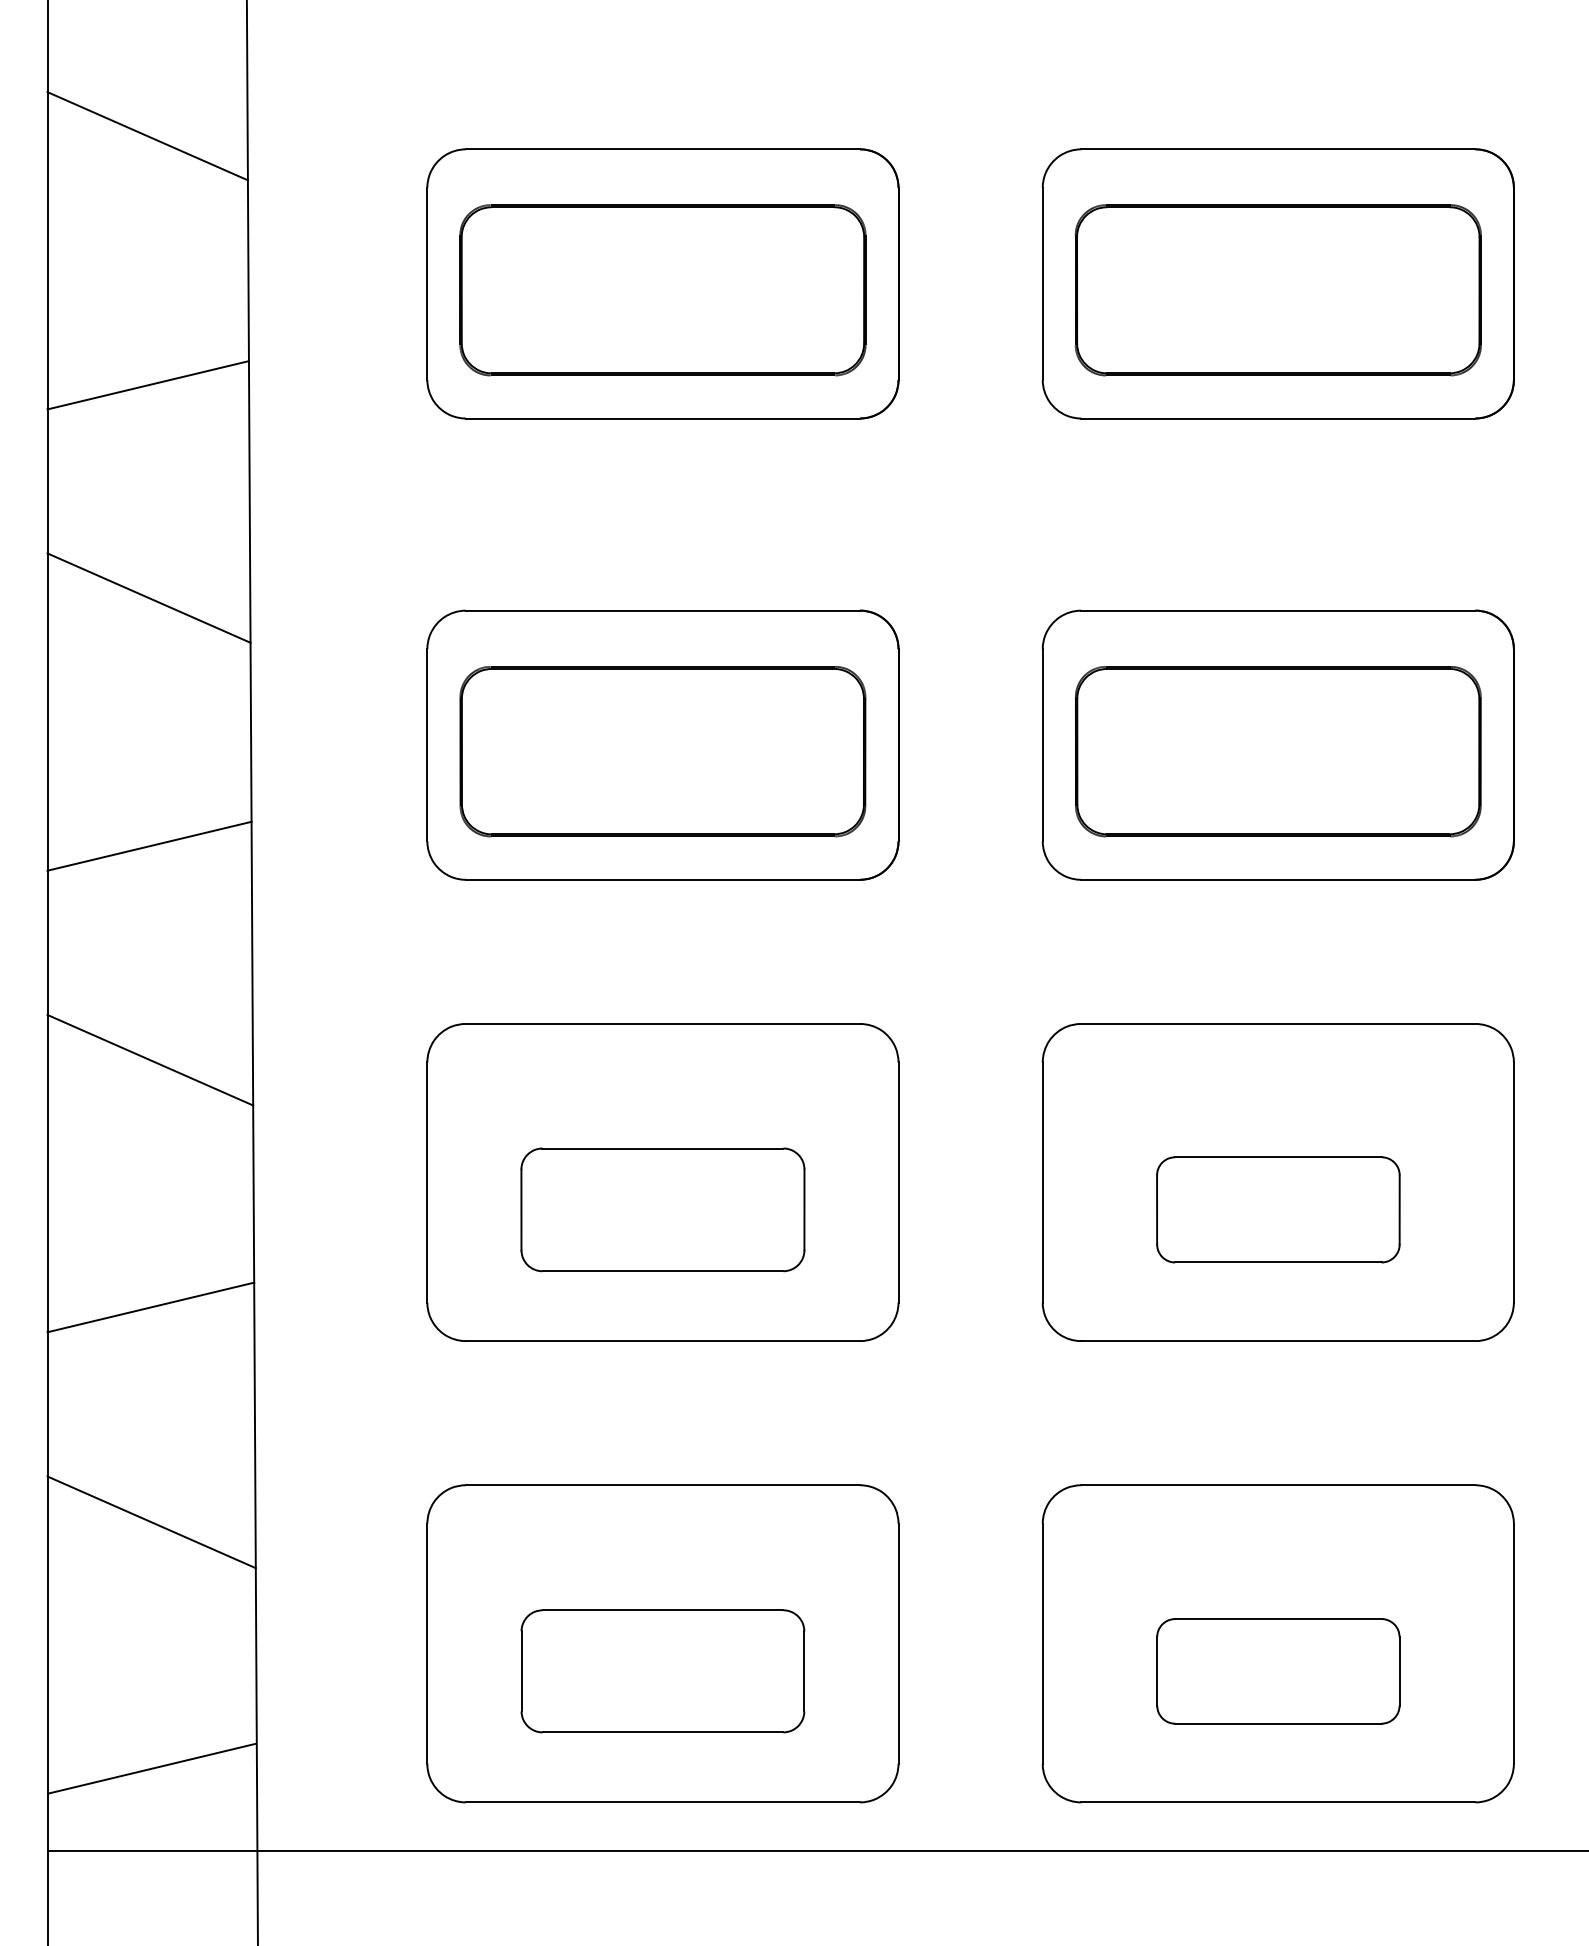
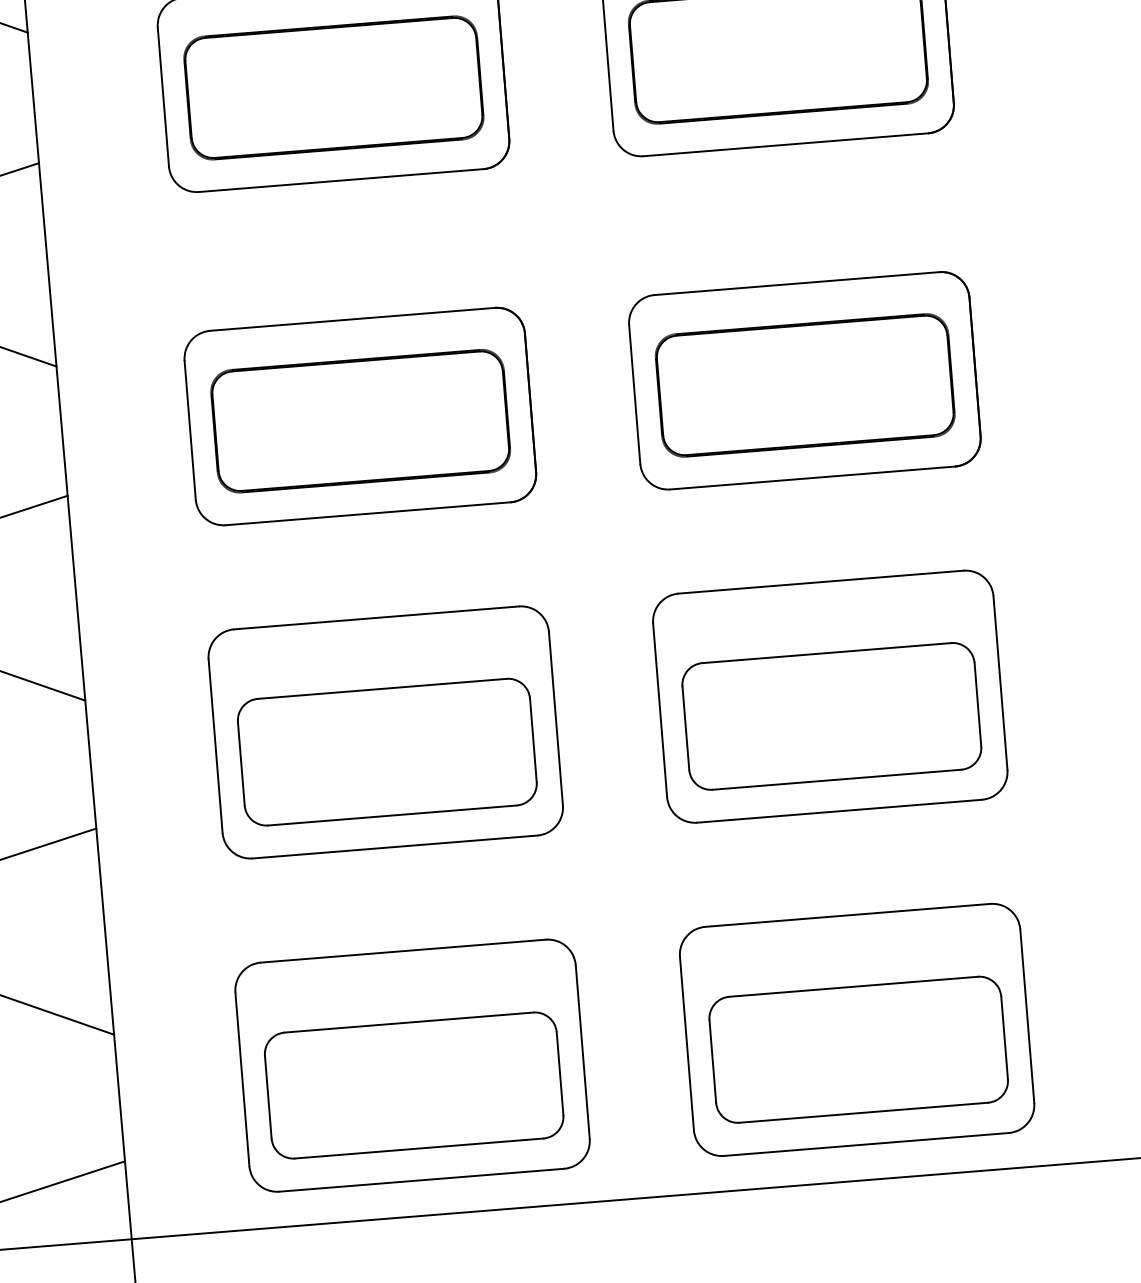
part: (662, 1209) -> (387, 751), size x1.43
part: (1278, 1209) -> (832, 716), size x1.67
part: (662, 1671) -> (413, 1085), size x1.43
part: (1278, 1671) -> (858, 1049), size x1.67

